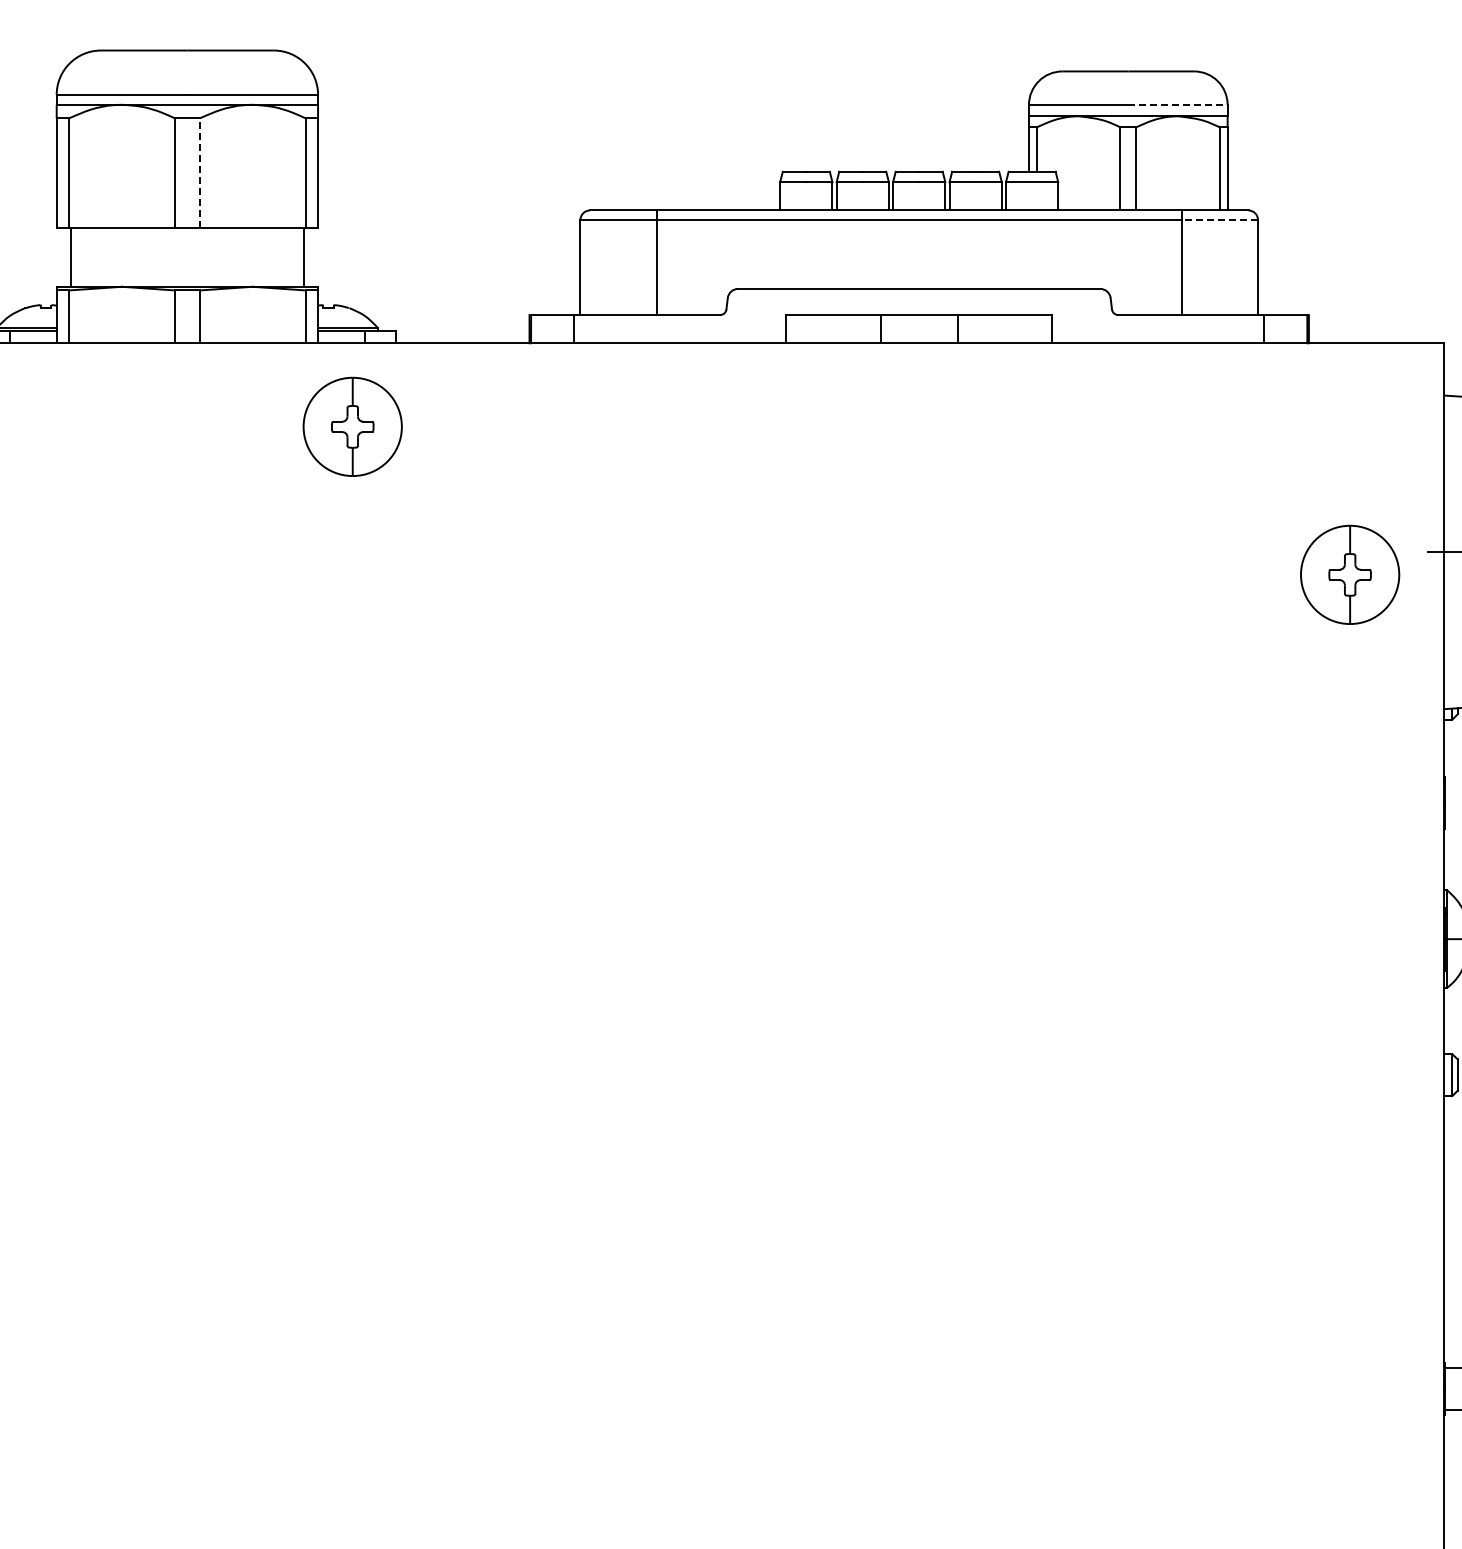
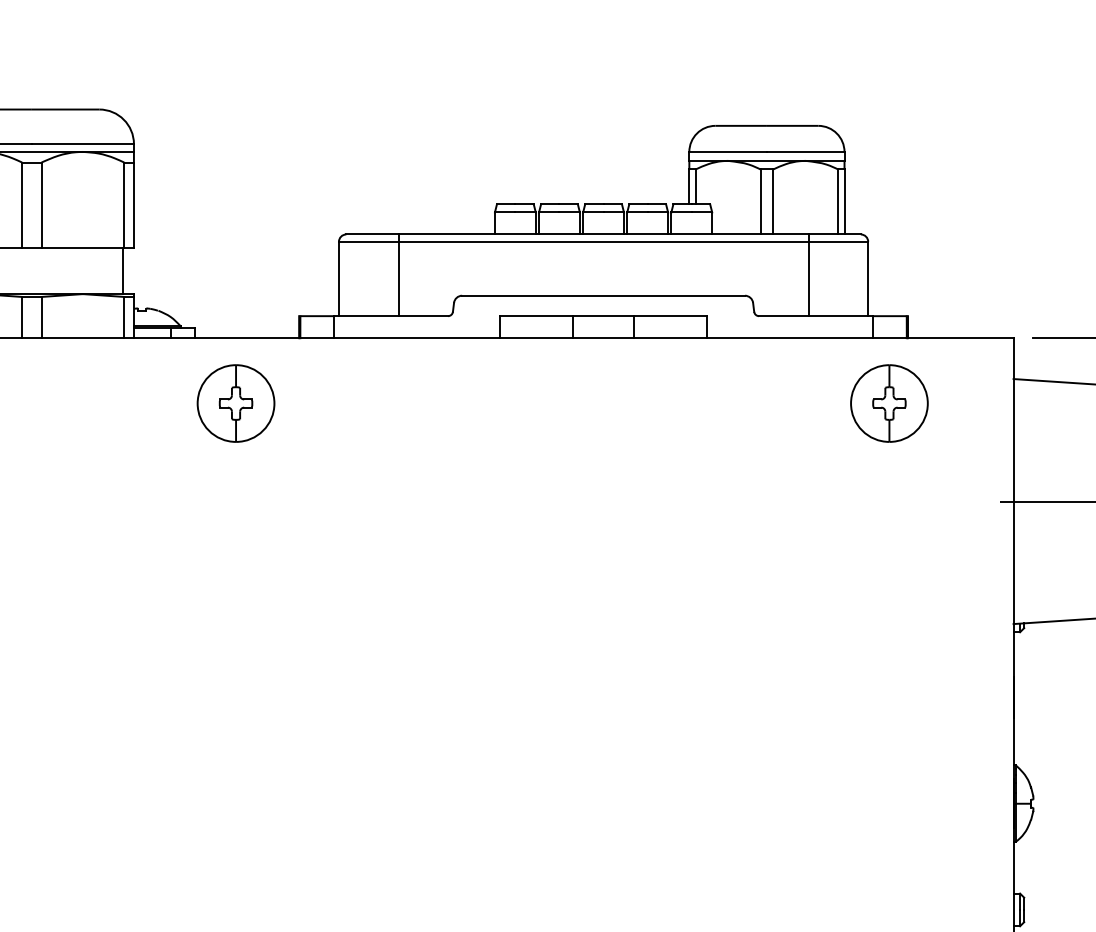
line: (1177, 104) -> (805, 151), dashed -> solid
line: (199, 173) -> (41, 205), dashed -> solid
line: (1219, 219) -> (838, 241), dashed -> solid
part: (352, 426) -> (235, 403), moved
part: (1350, 574) -> (889, 403), moved

